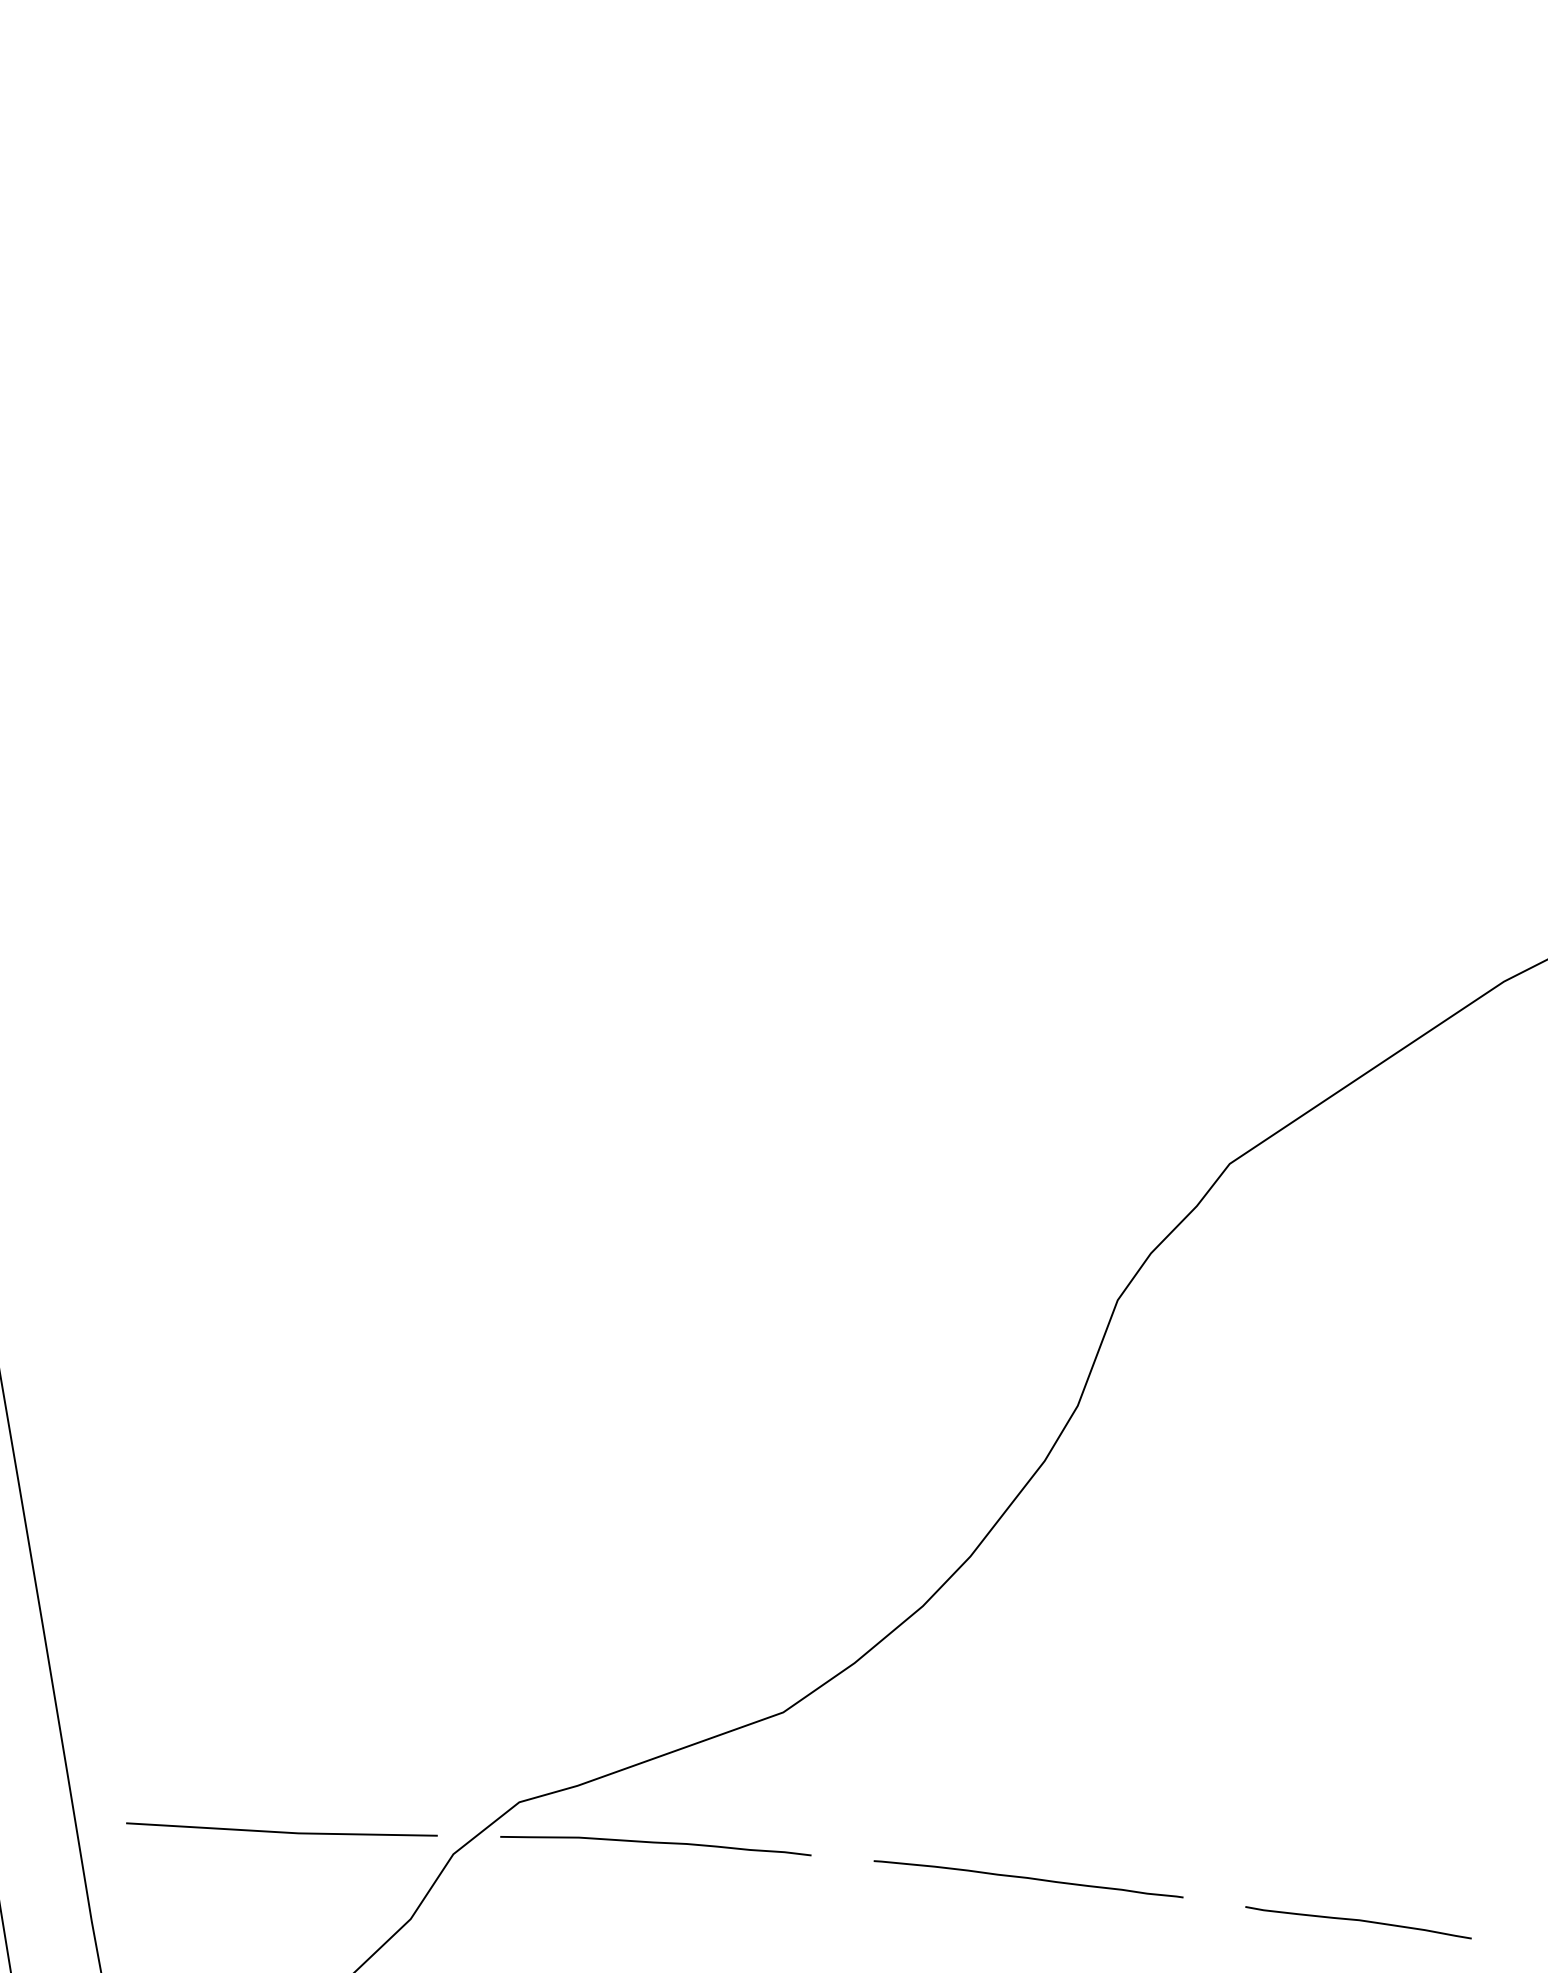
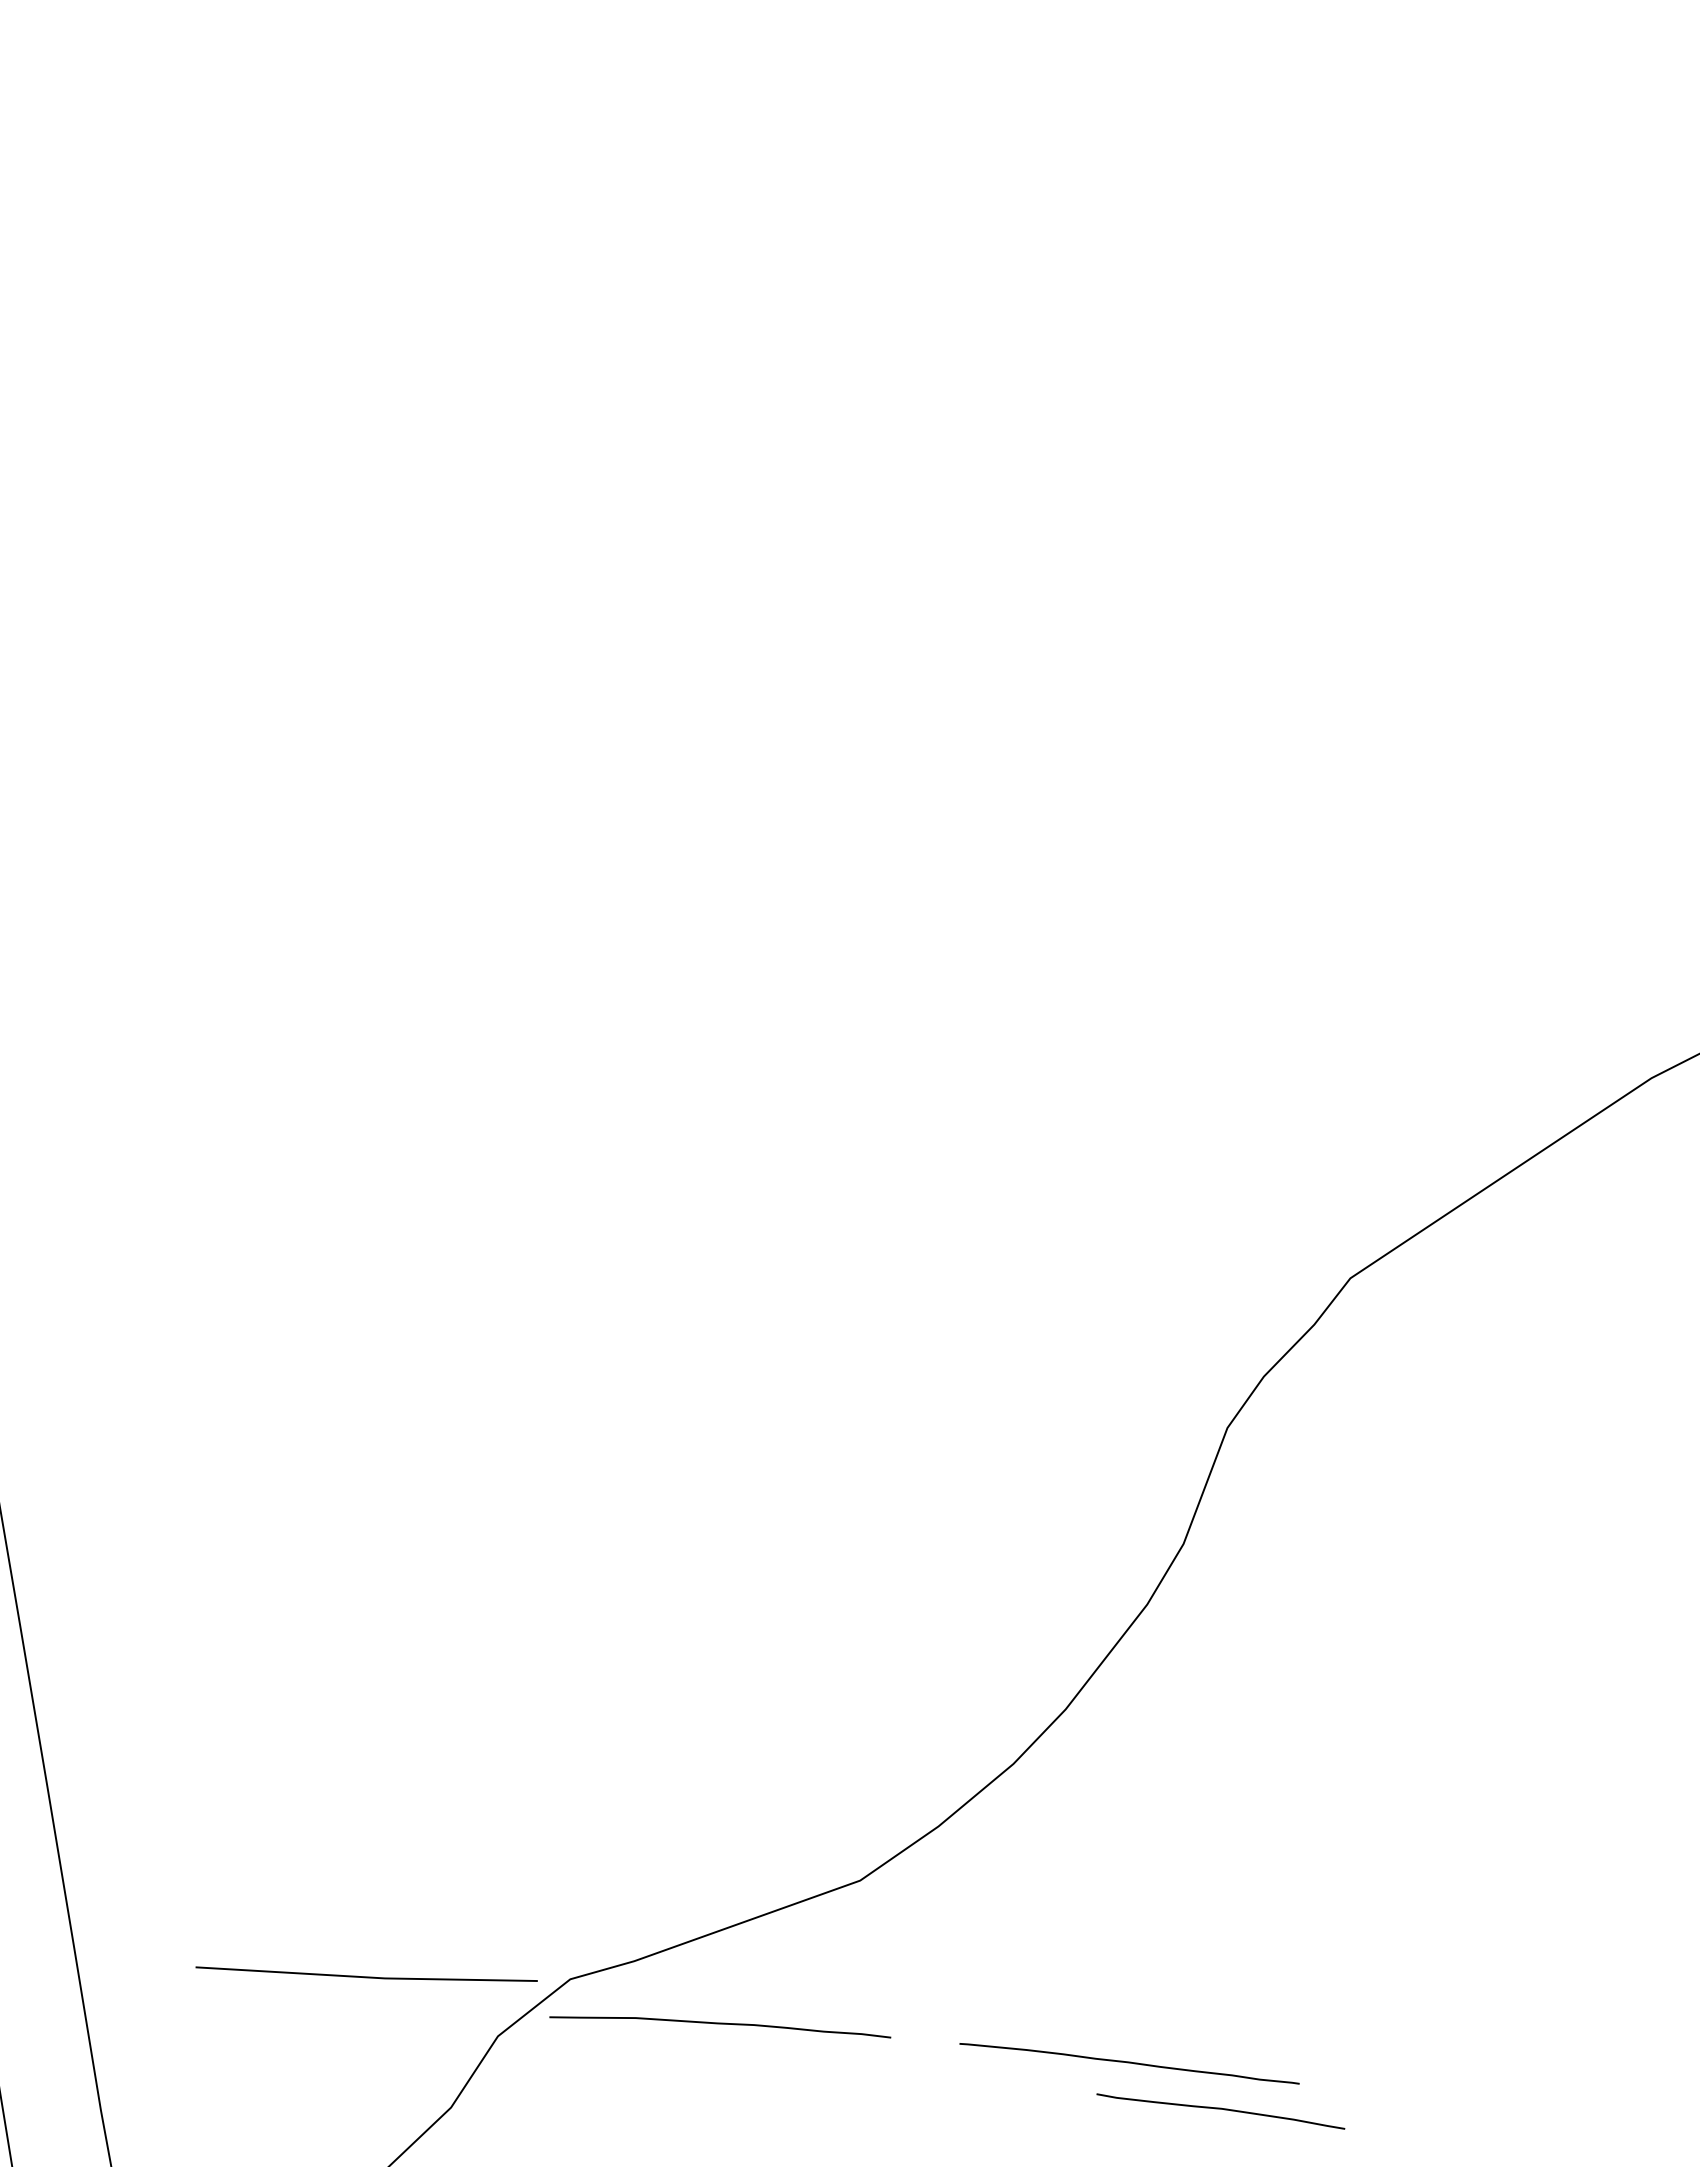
line: (281, 1831) -> (366, 1976), moved
curve: (1358, 1920) -> (1220, 2109), moved

